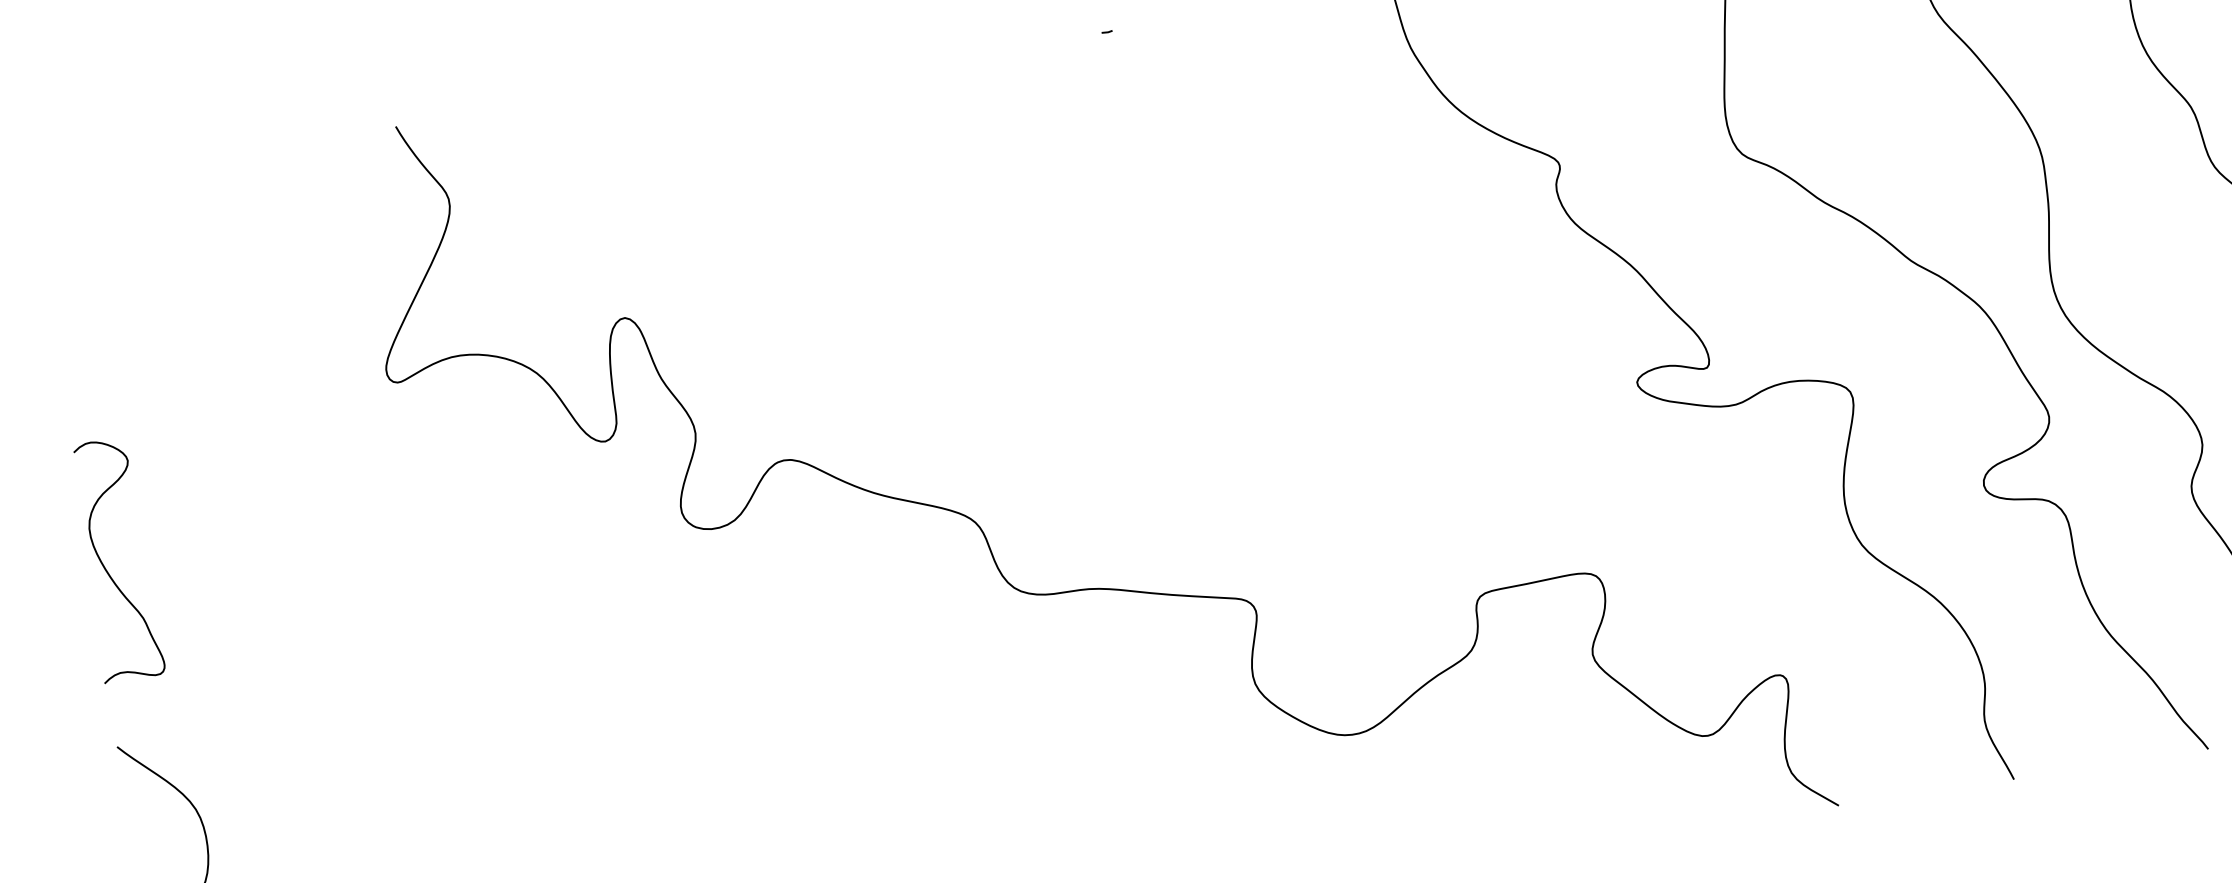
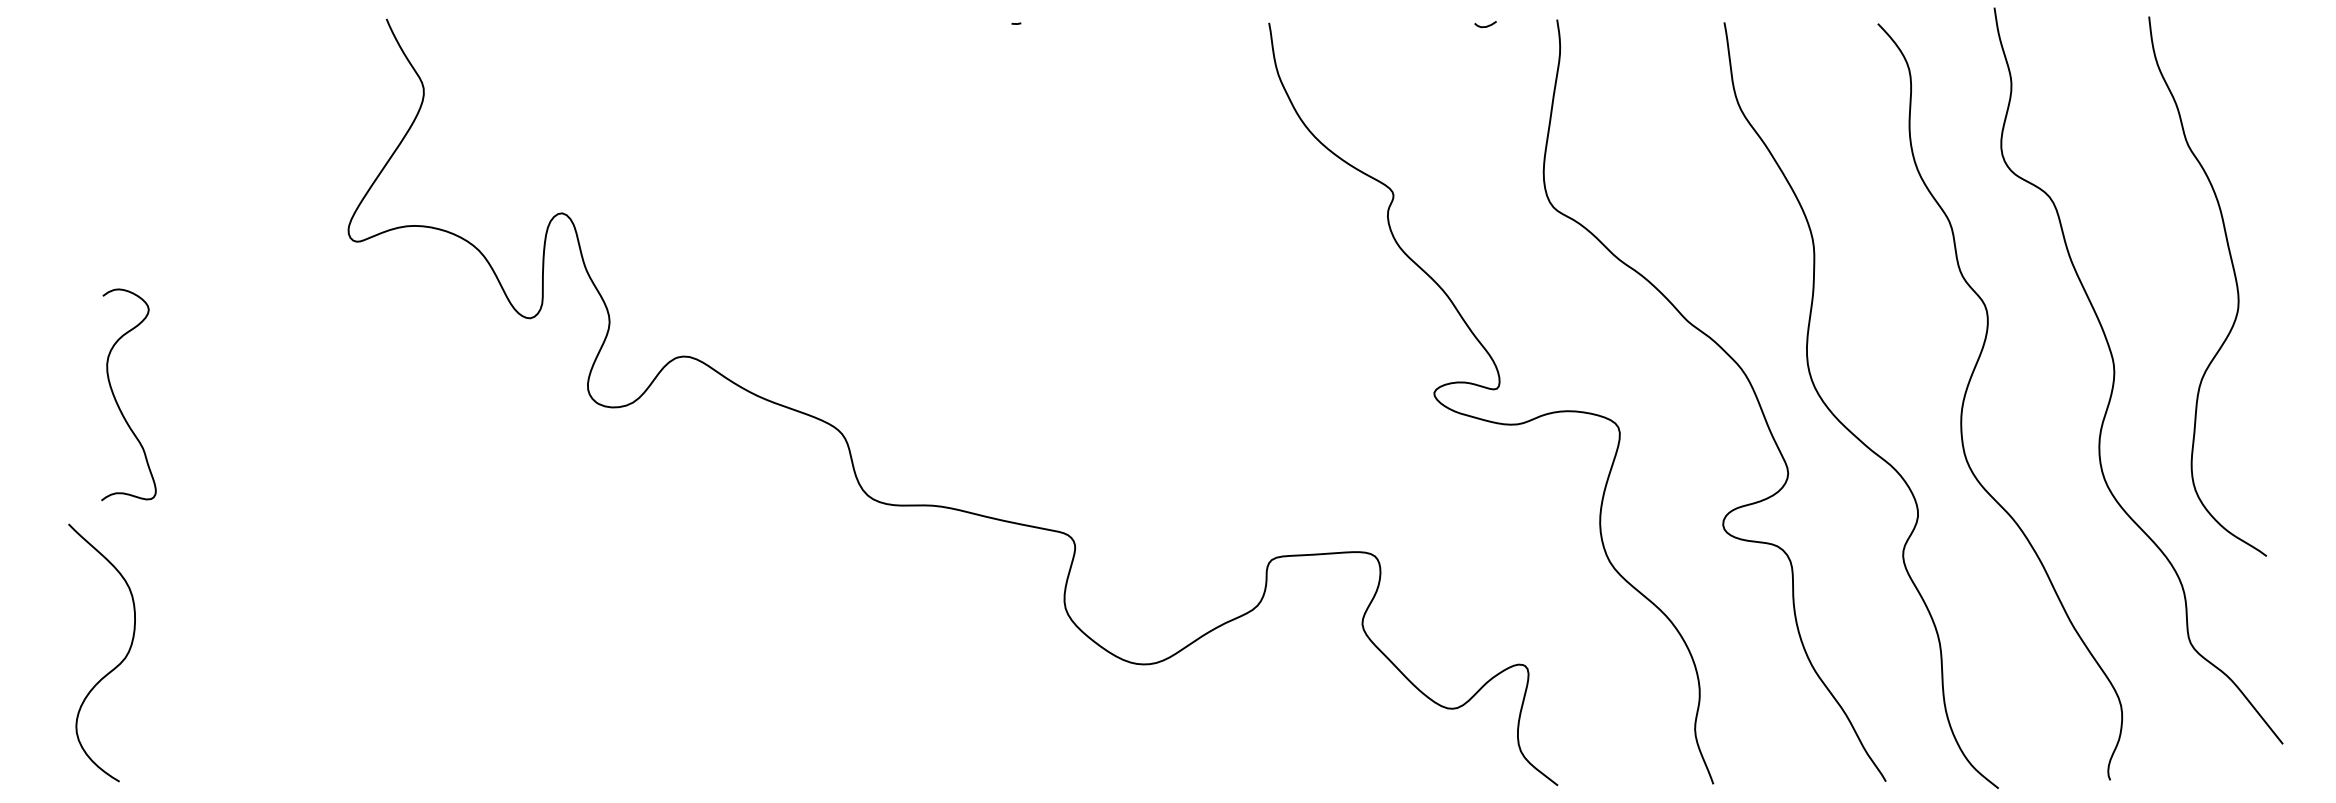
curve: (105, 567) -> (116, 399), moved

